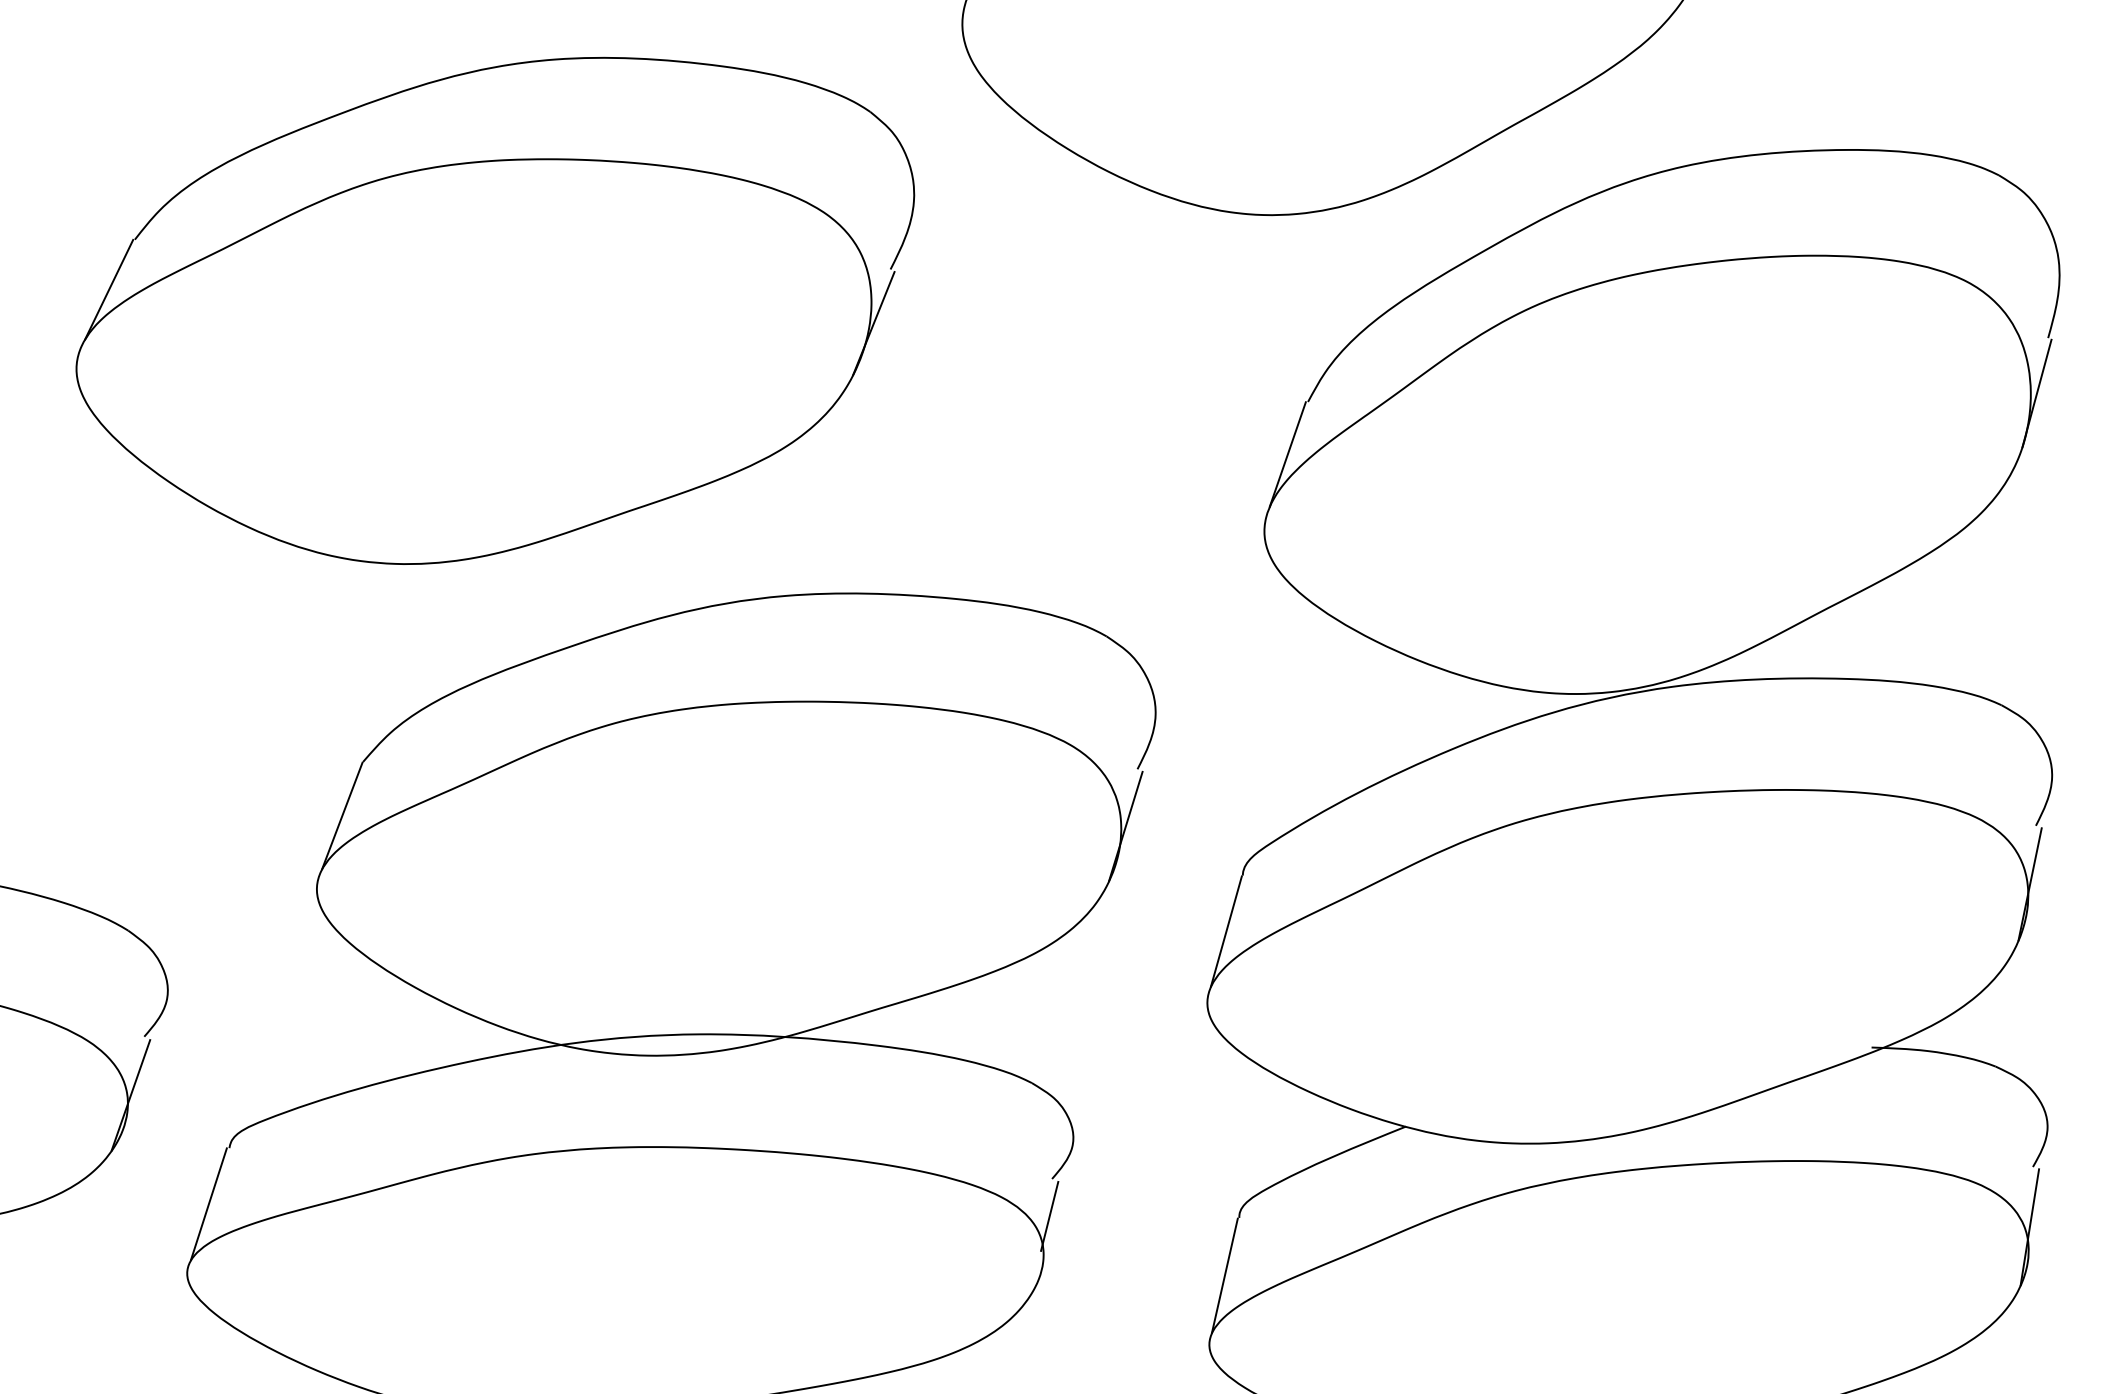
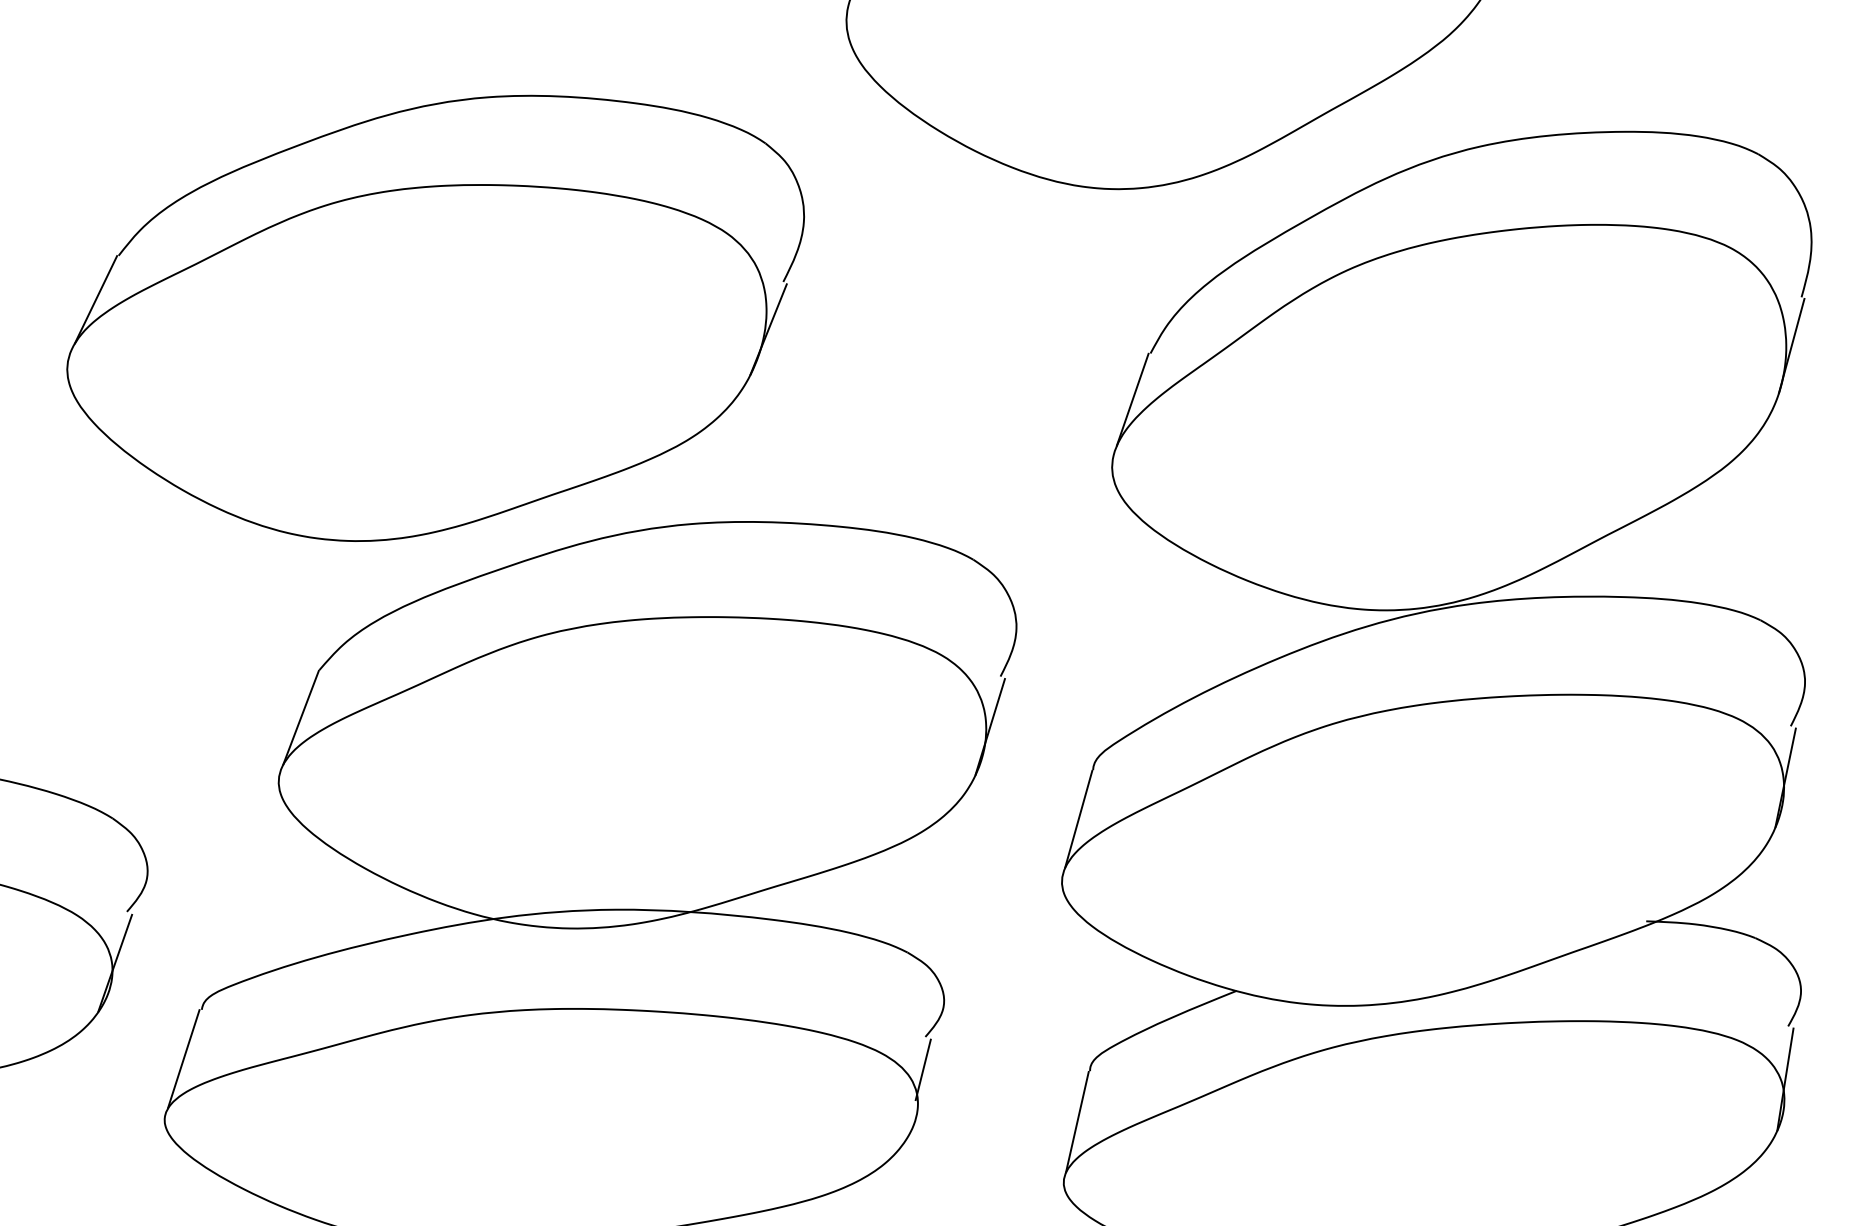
part: (495, 309) -> (435, 317), moved

